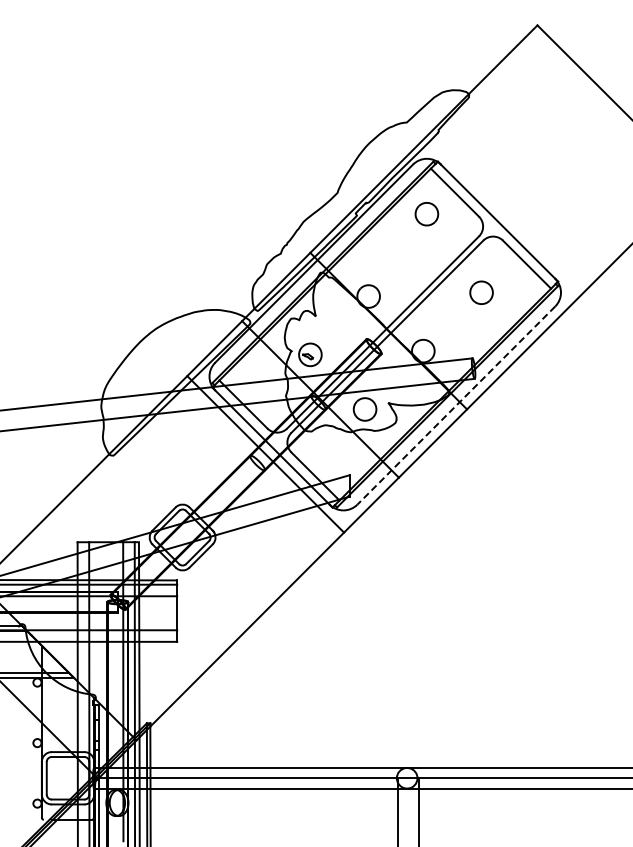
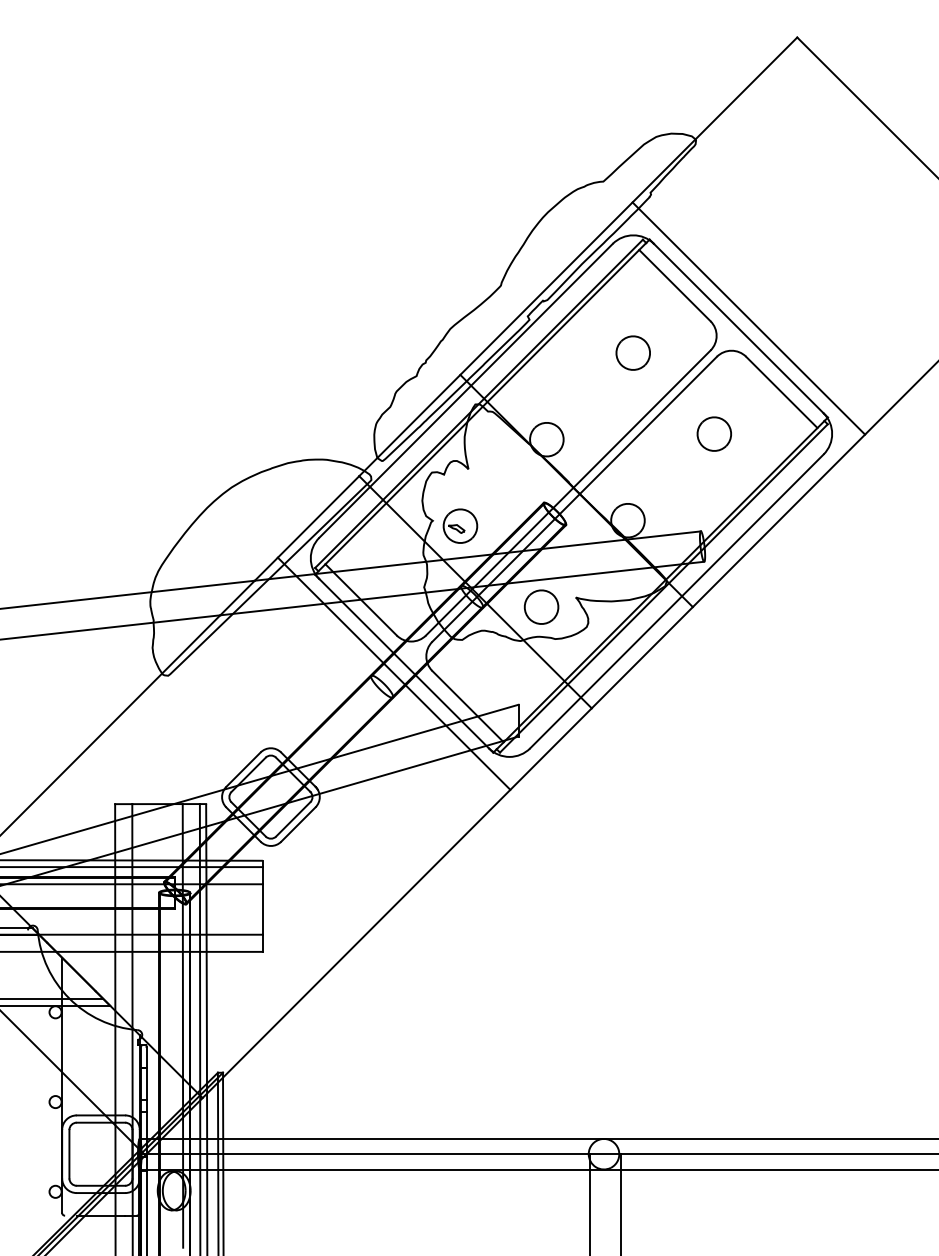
part: (426, 214) -> (632, 353), moved
line: (504, 214) -> (748, 317), added
line: (455, 405) -> (675, 601), dashed -> solid

